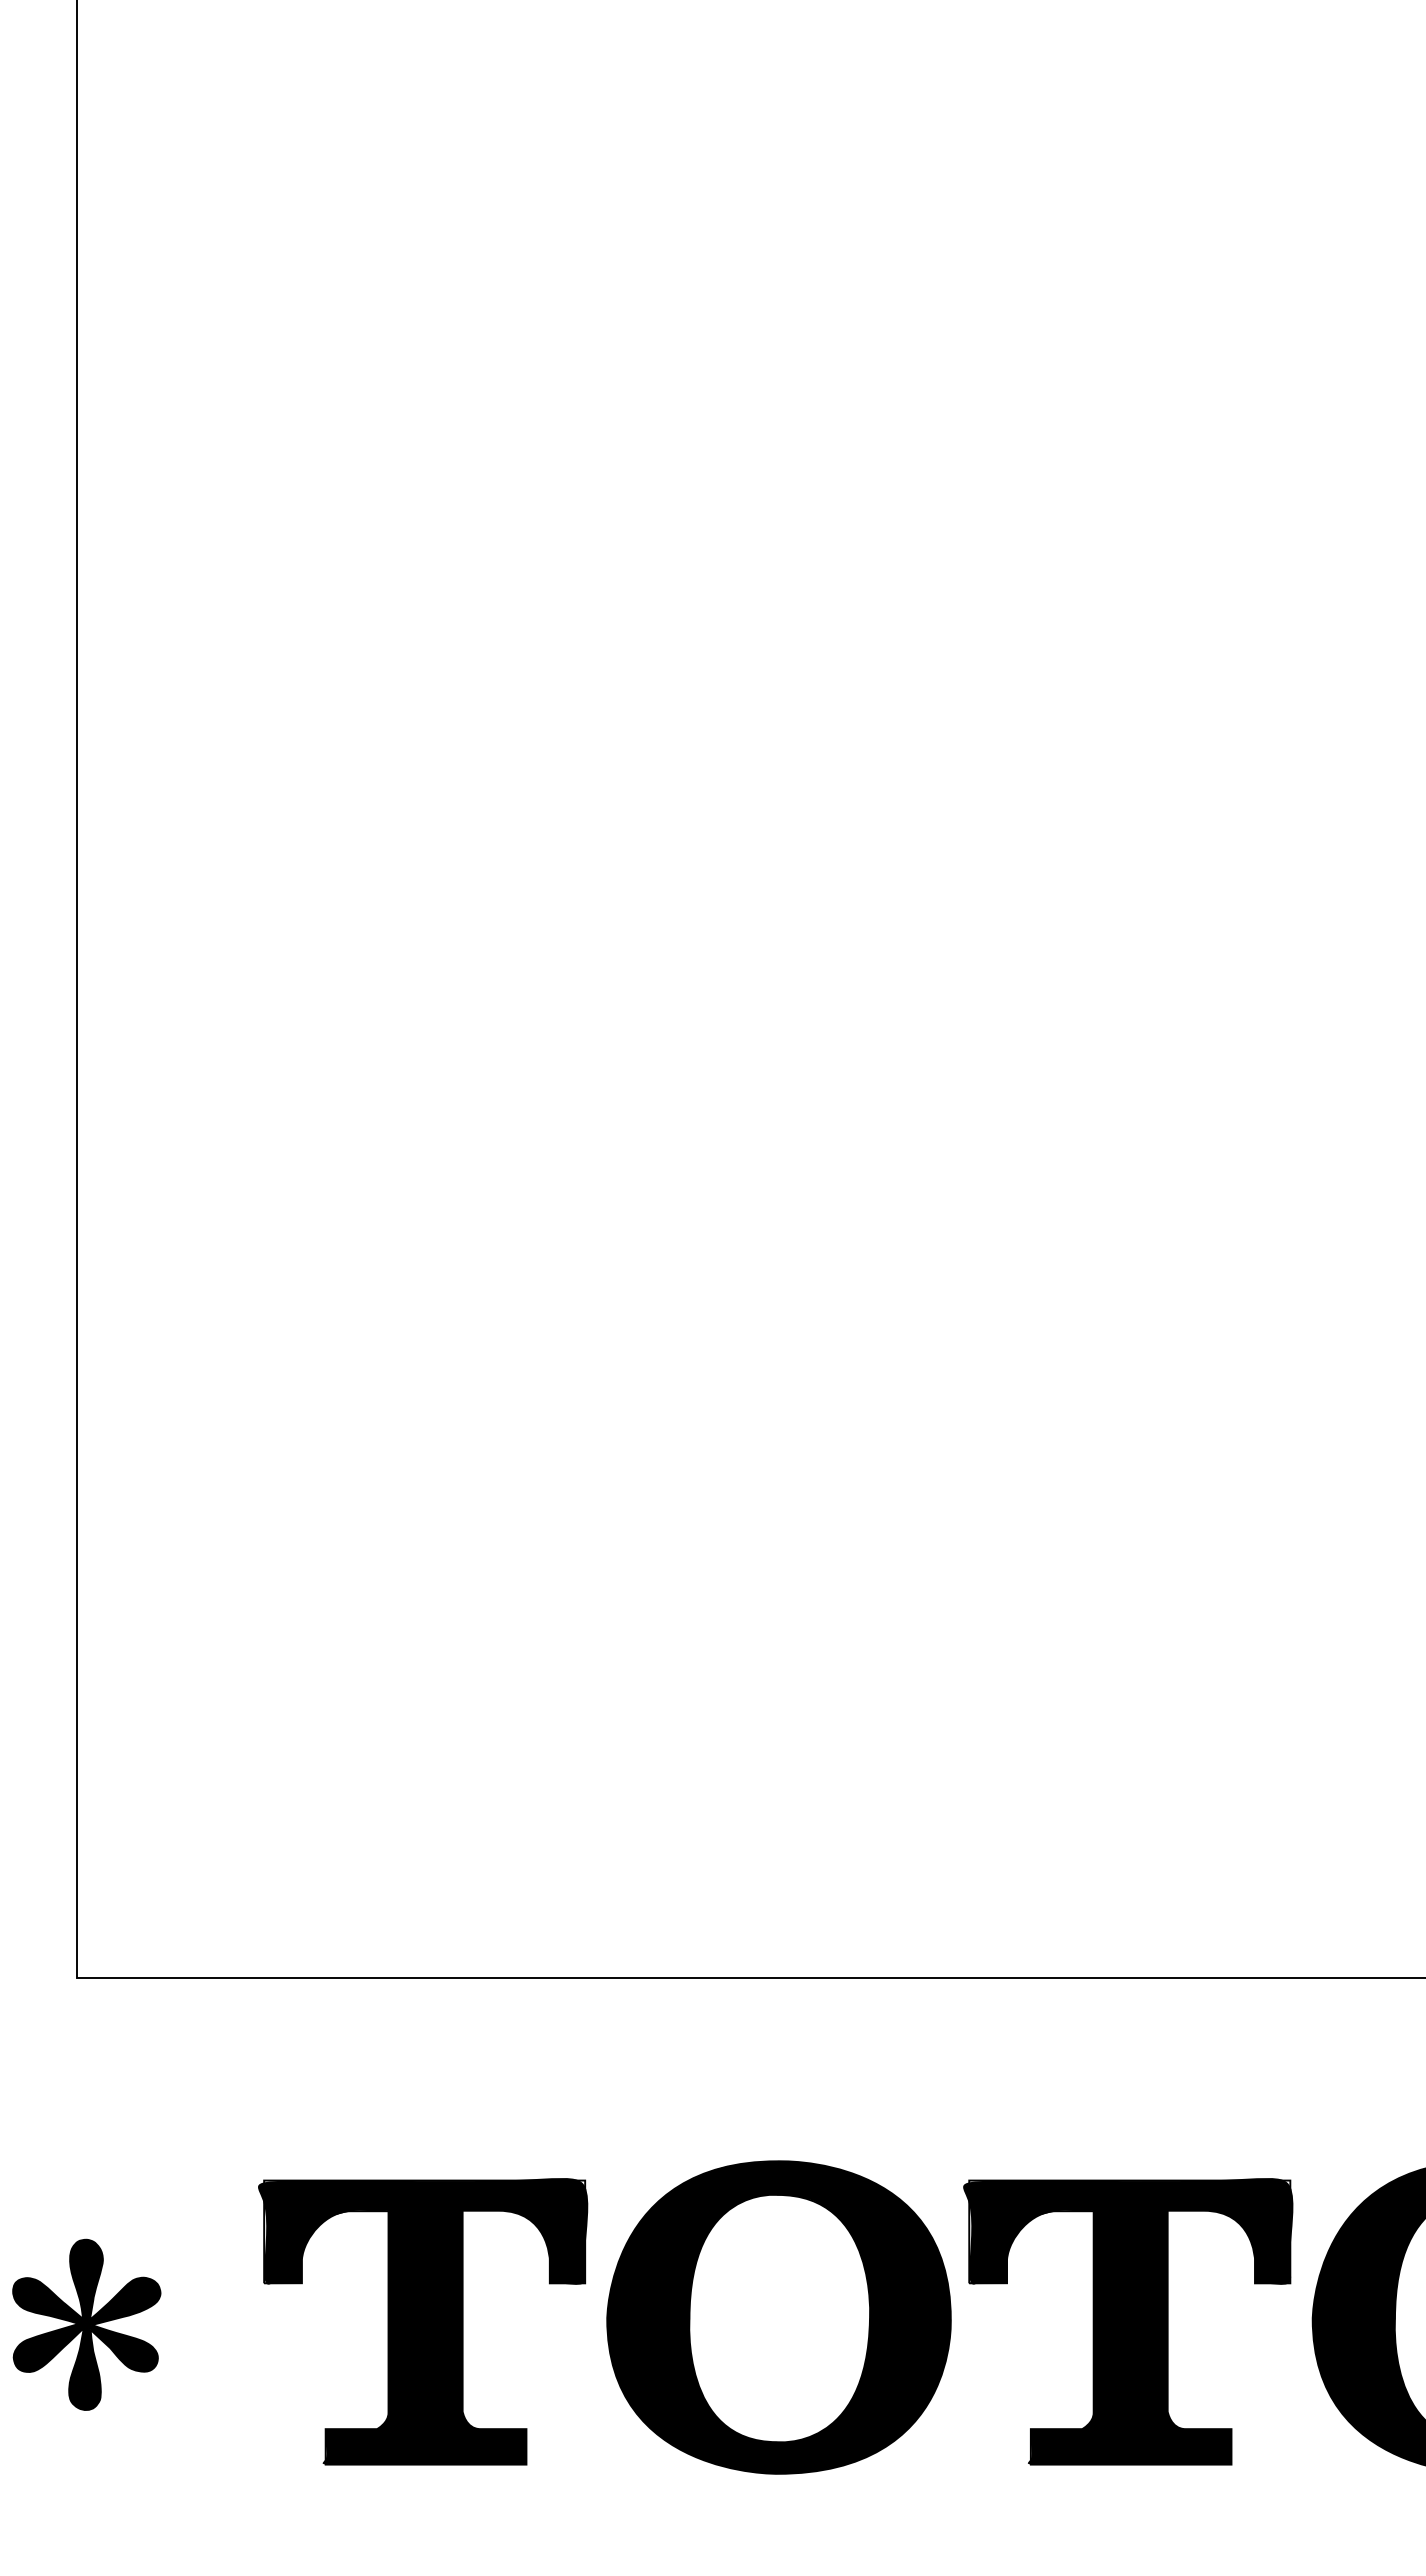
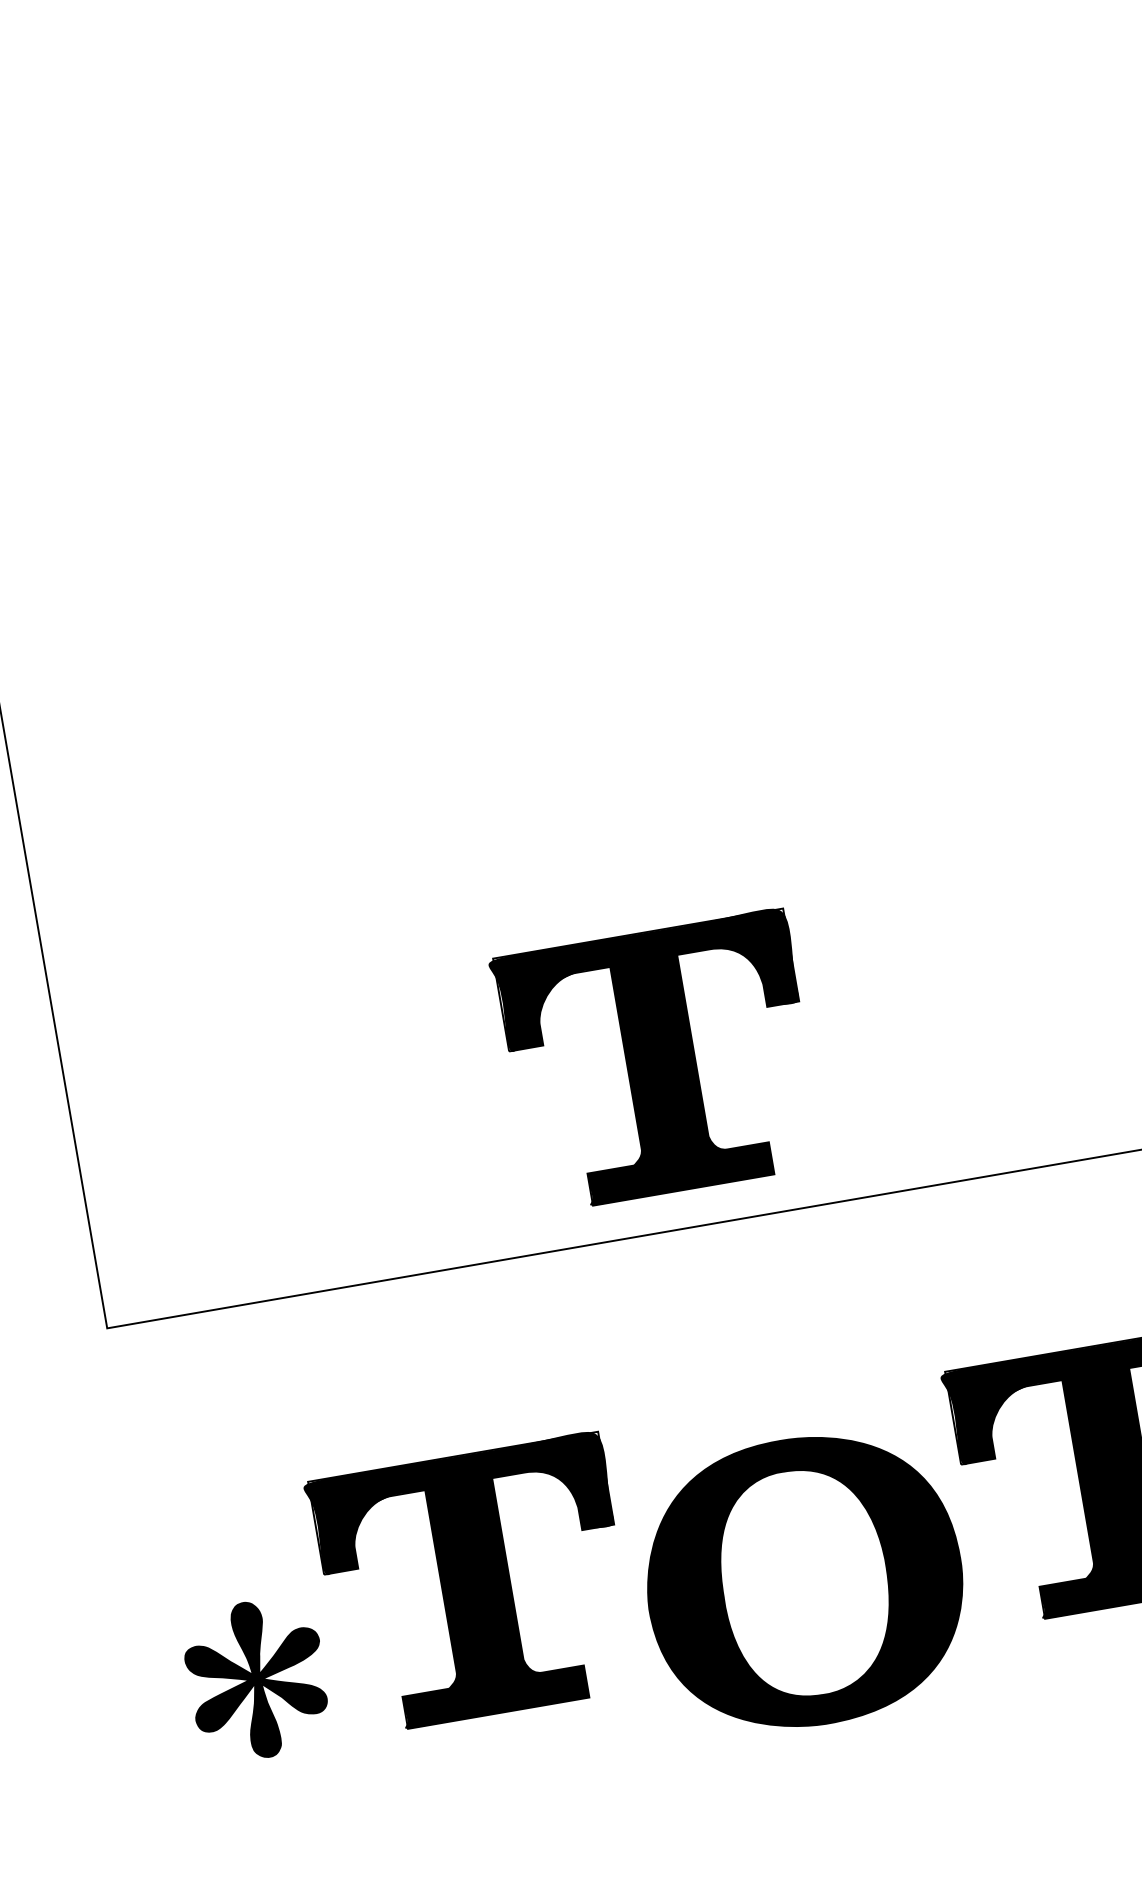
part: (719, 1793) -> (659, 1061), added
part: (778, 2317) -> (803, 1582), moved
part: (86, 2324) -> (256, 1679), moved

